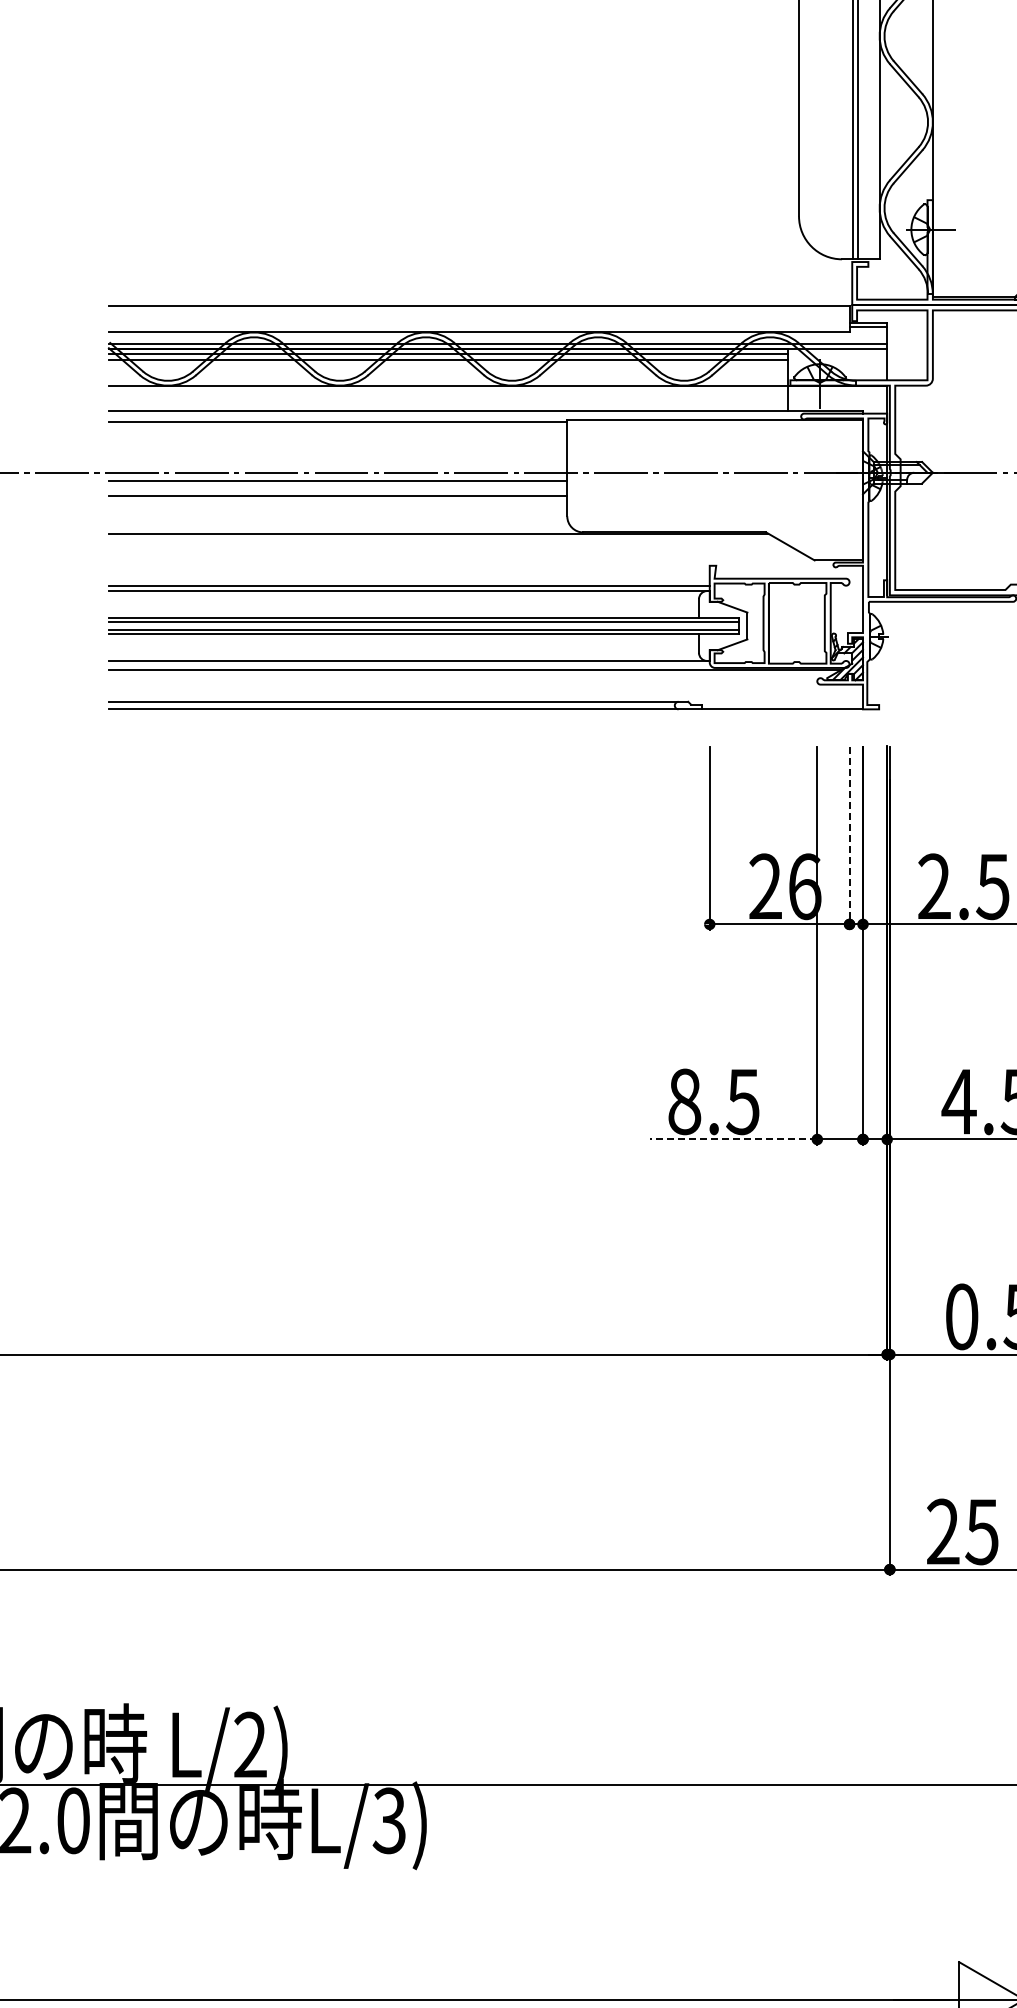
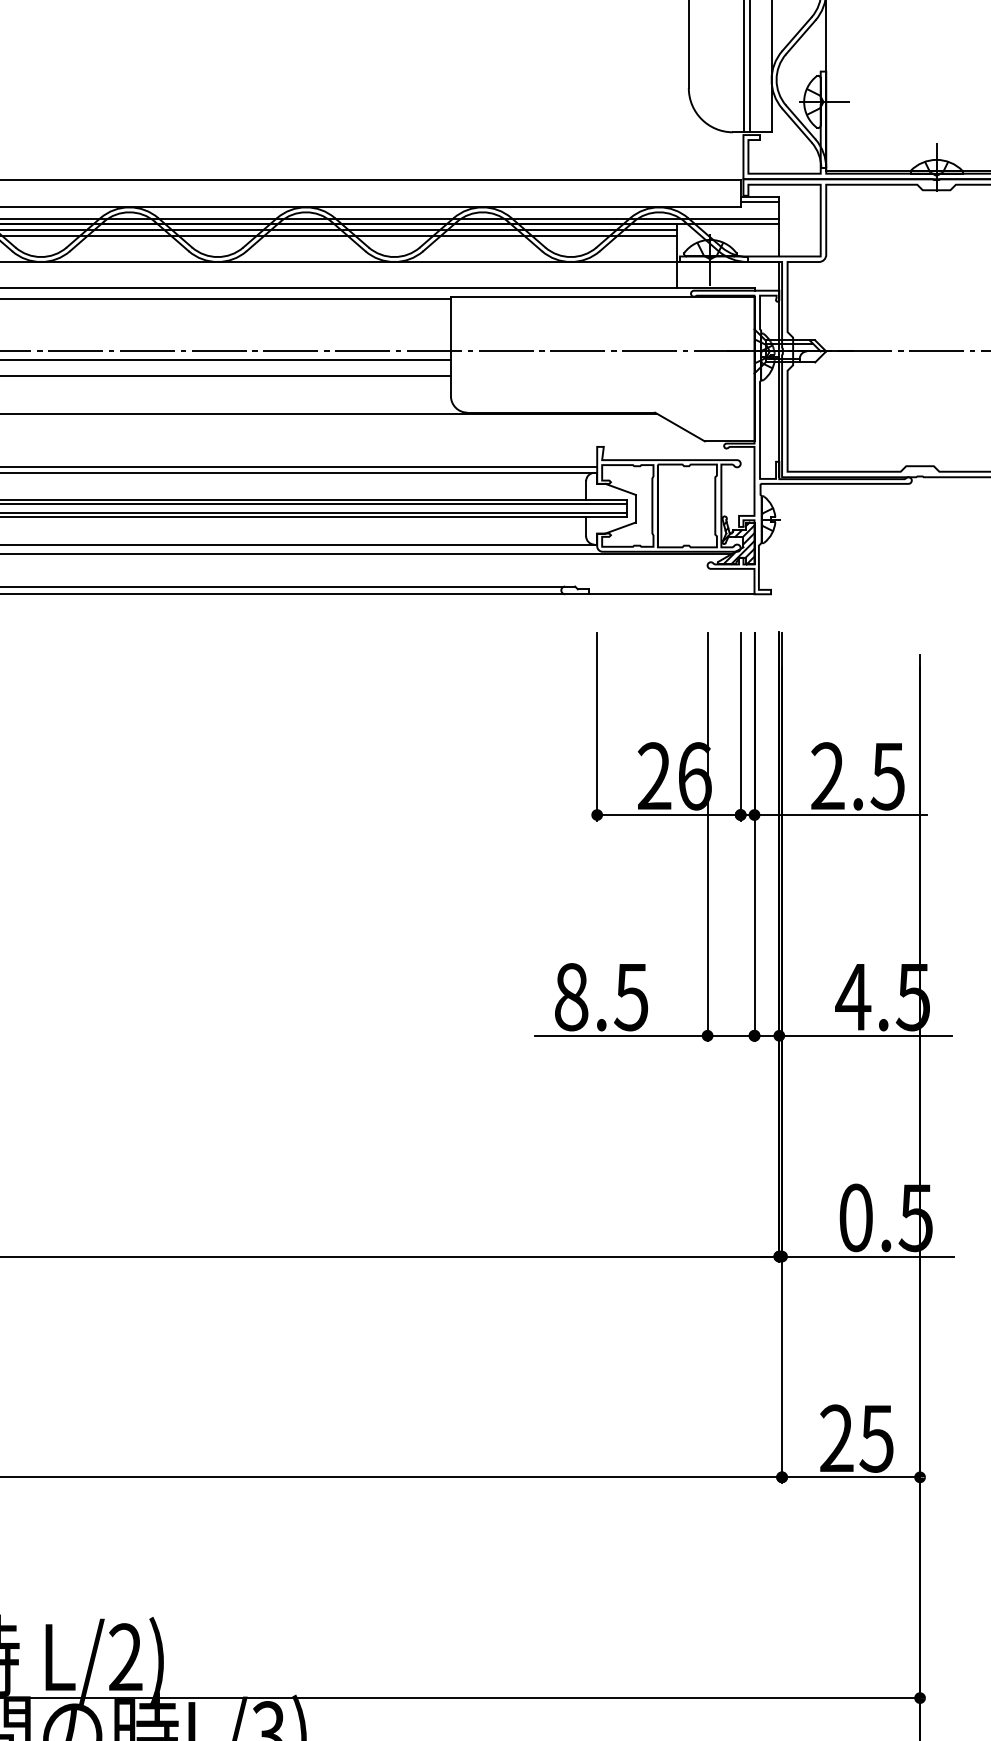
line: (849, 838) -> (740, 726), dashed -> solid
line: (733, 1139) -> (621, 1035), dashed -> solid

